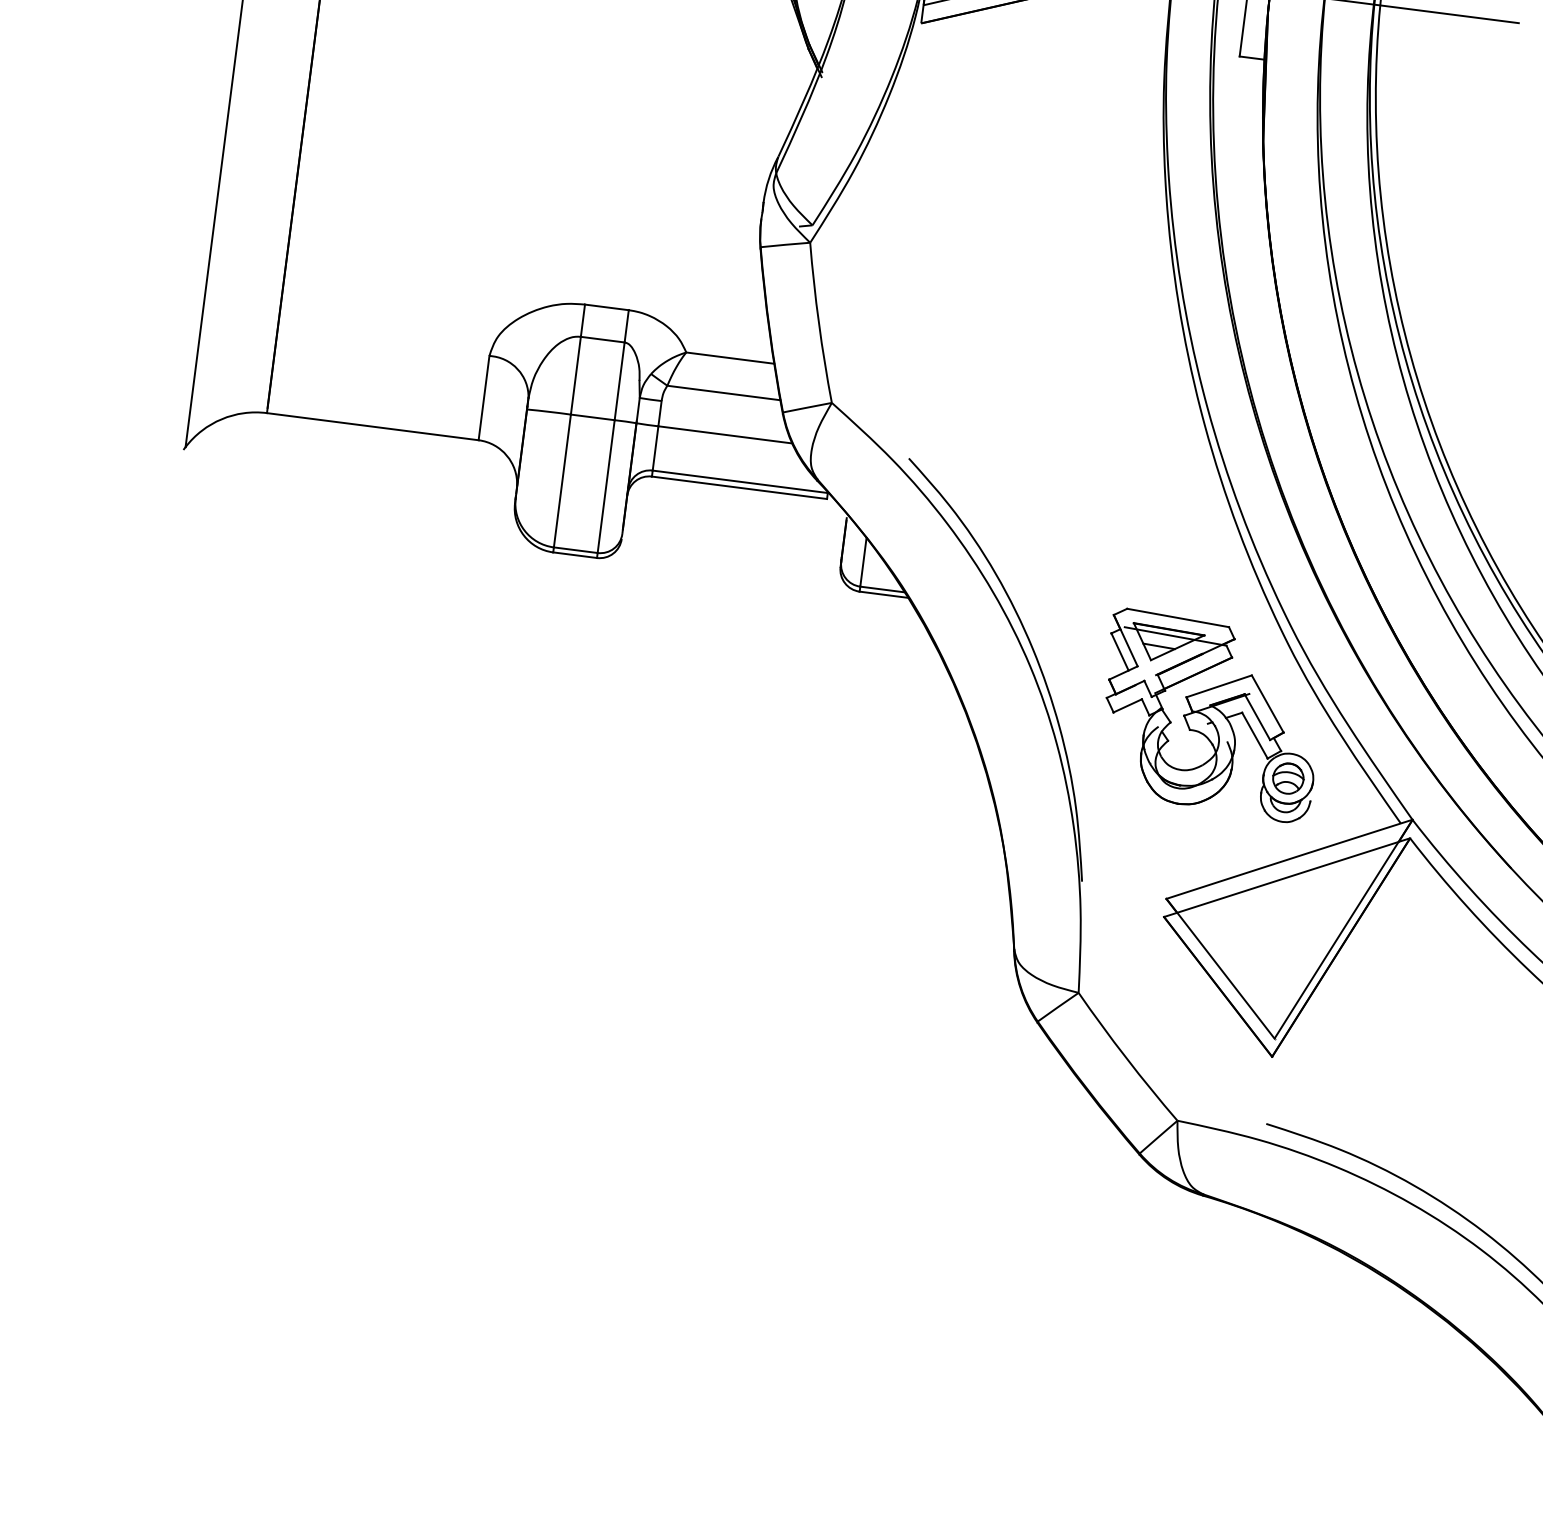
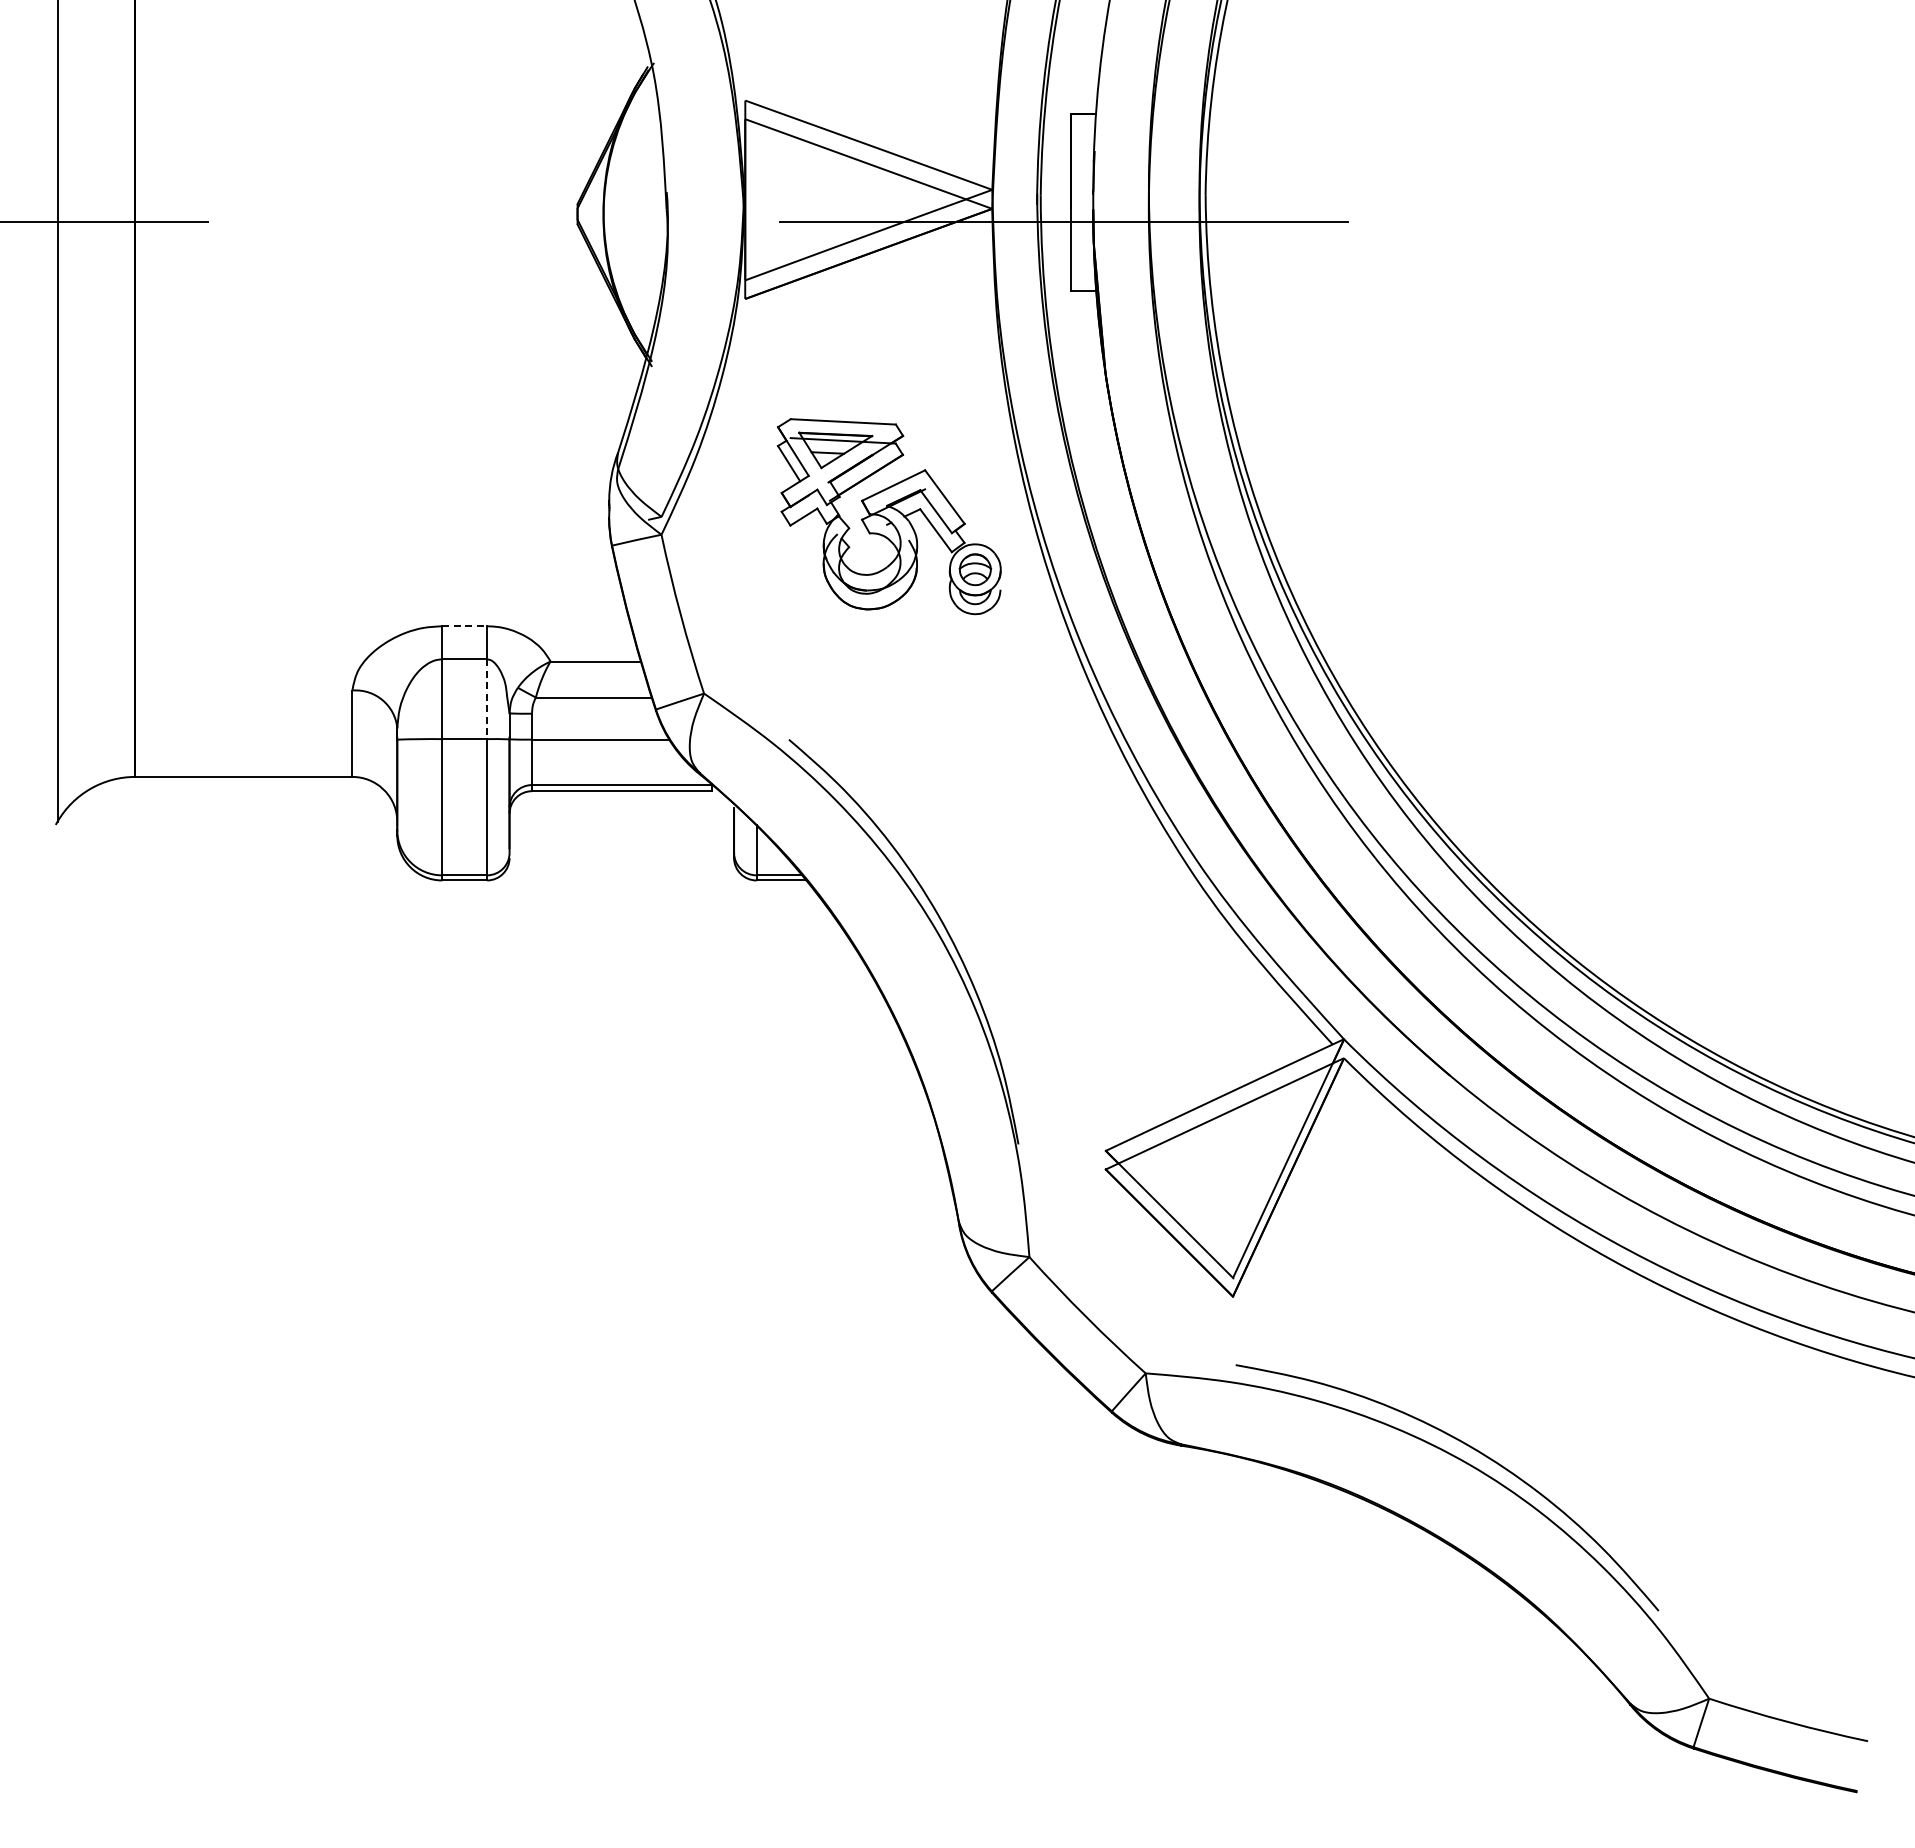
line: (607, 307) -> (465, 626), solid -> dashed
line: (620, 381) -> (487, 699), solid -> dashed
part: (1210, 715) -> (888, 516), moved

